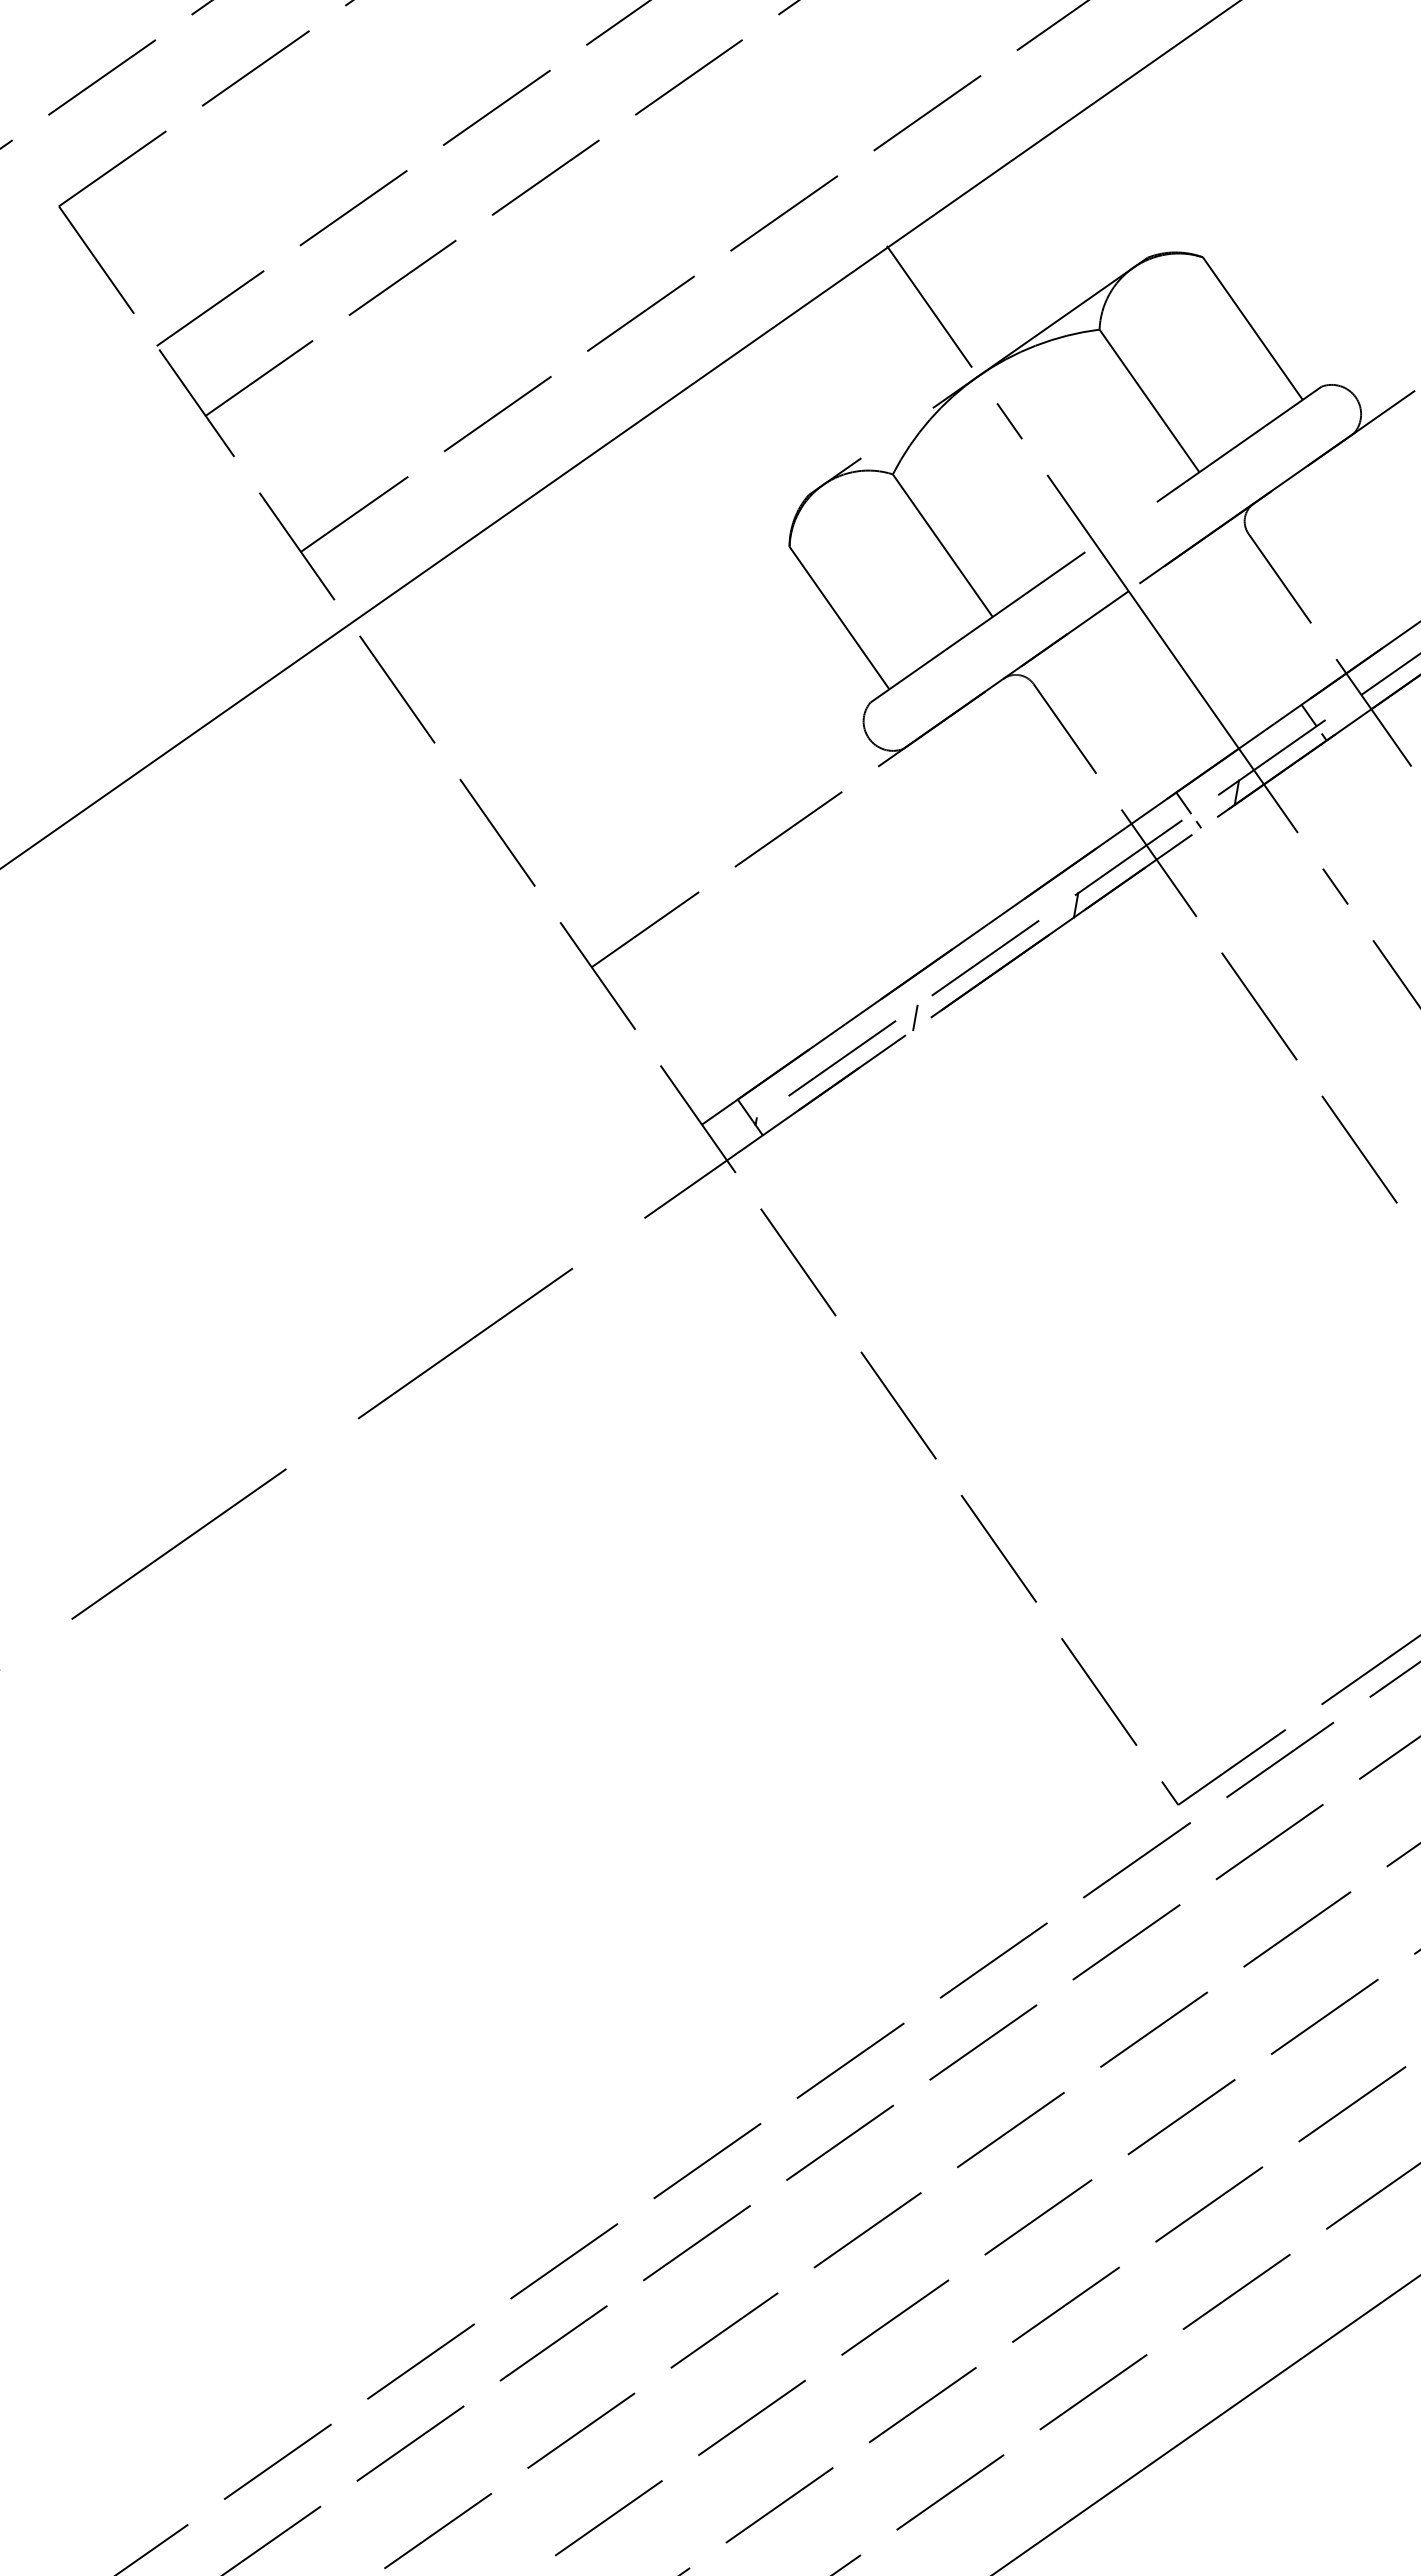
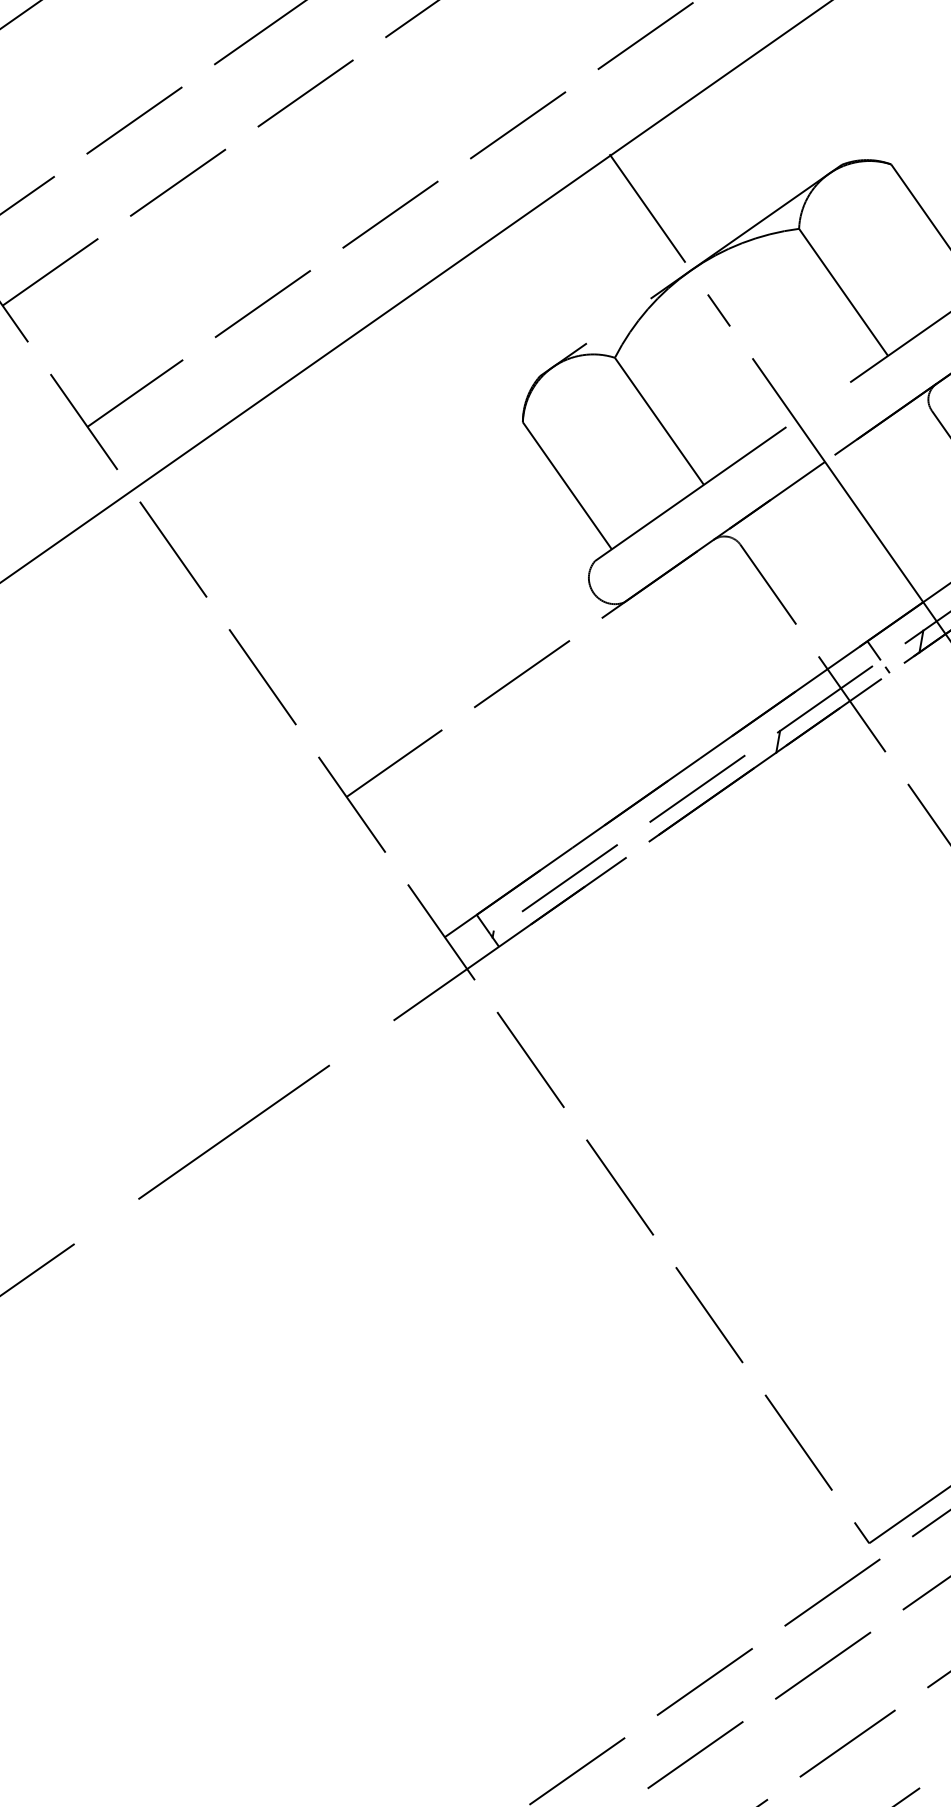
line: (915, 1017) -> (635, 841), removed

